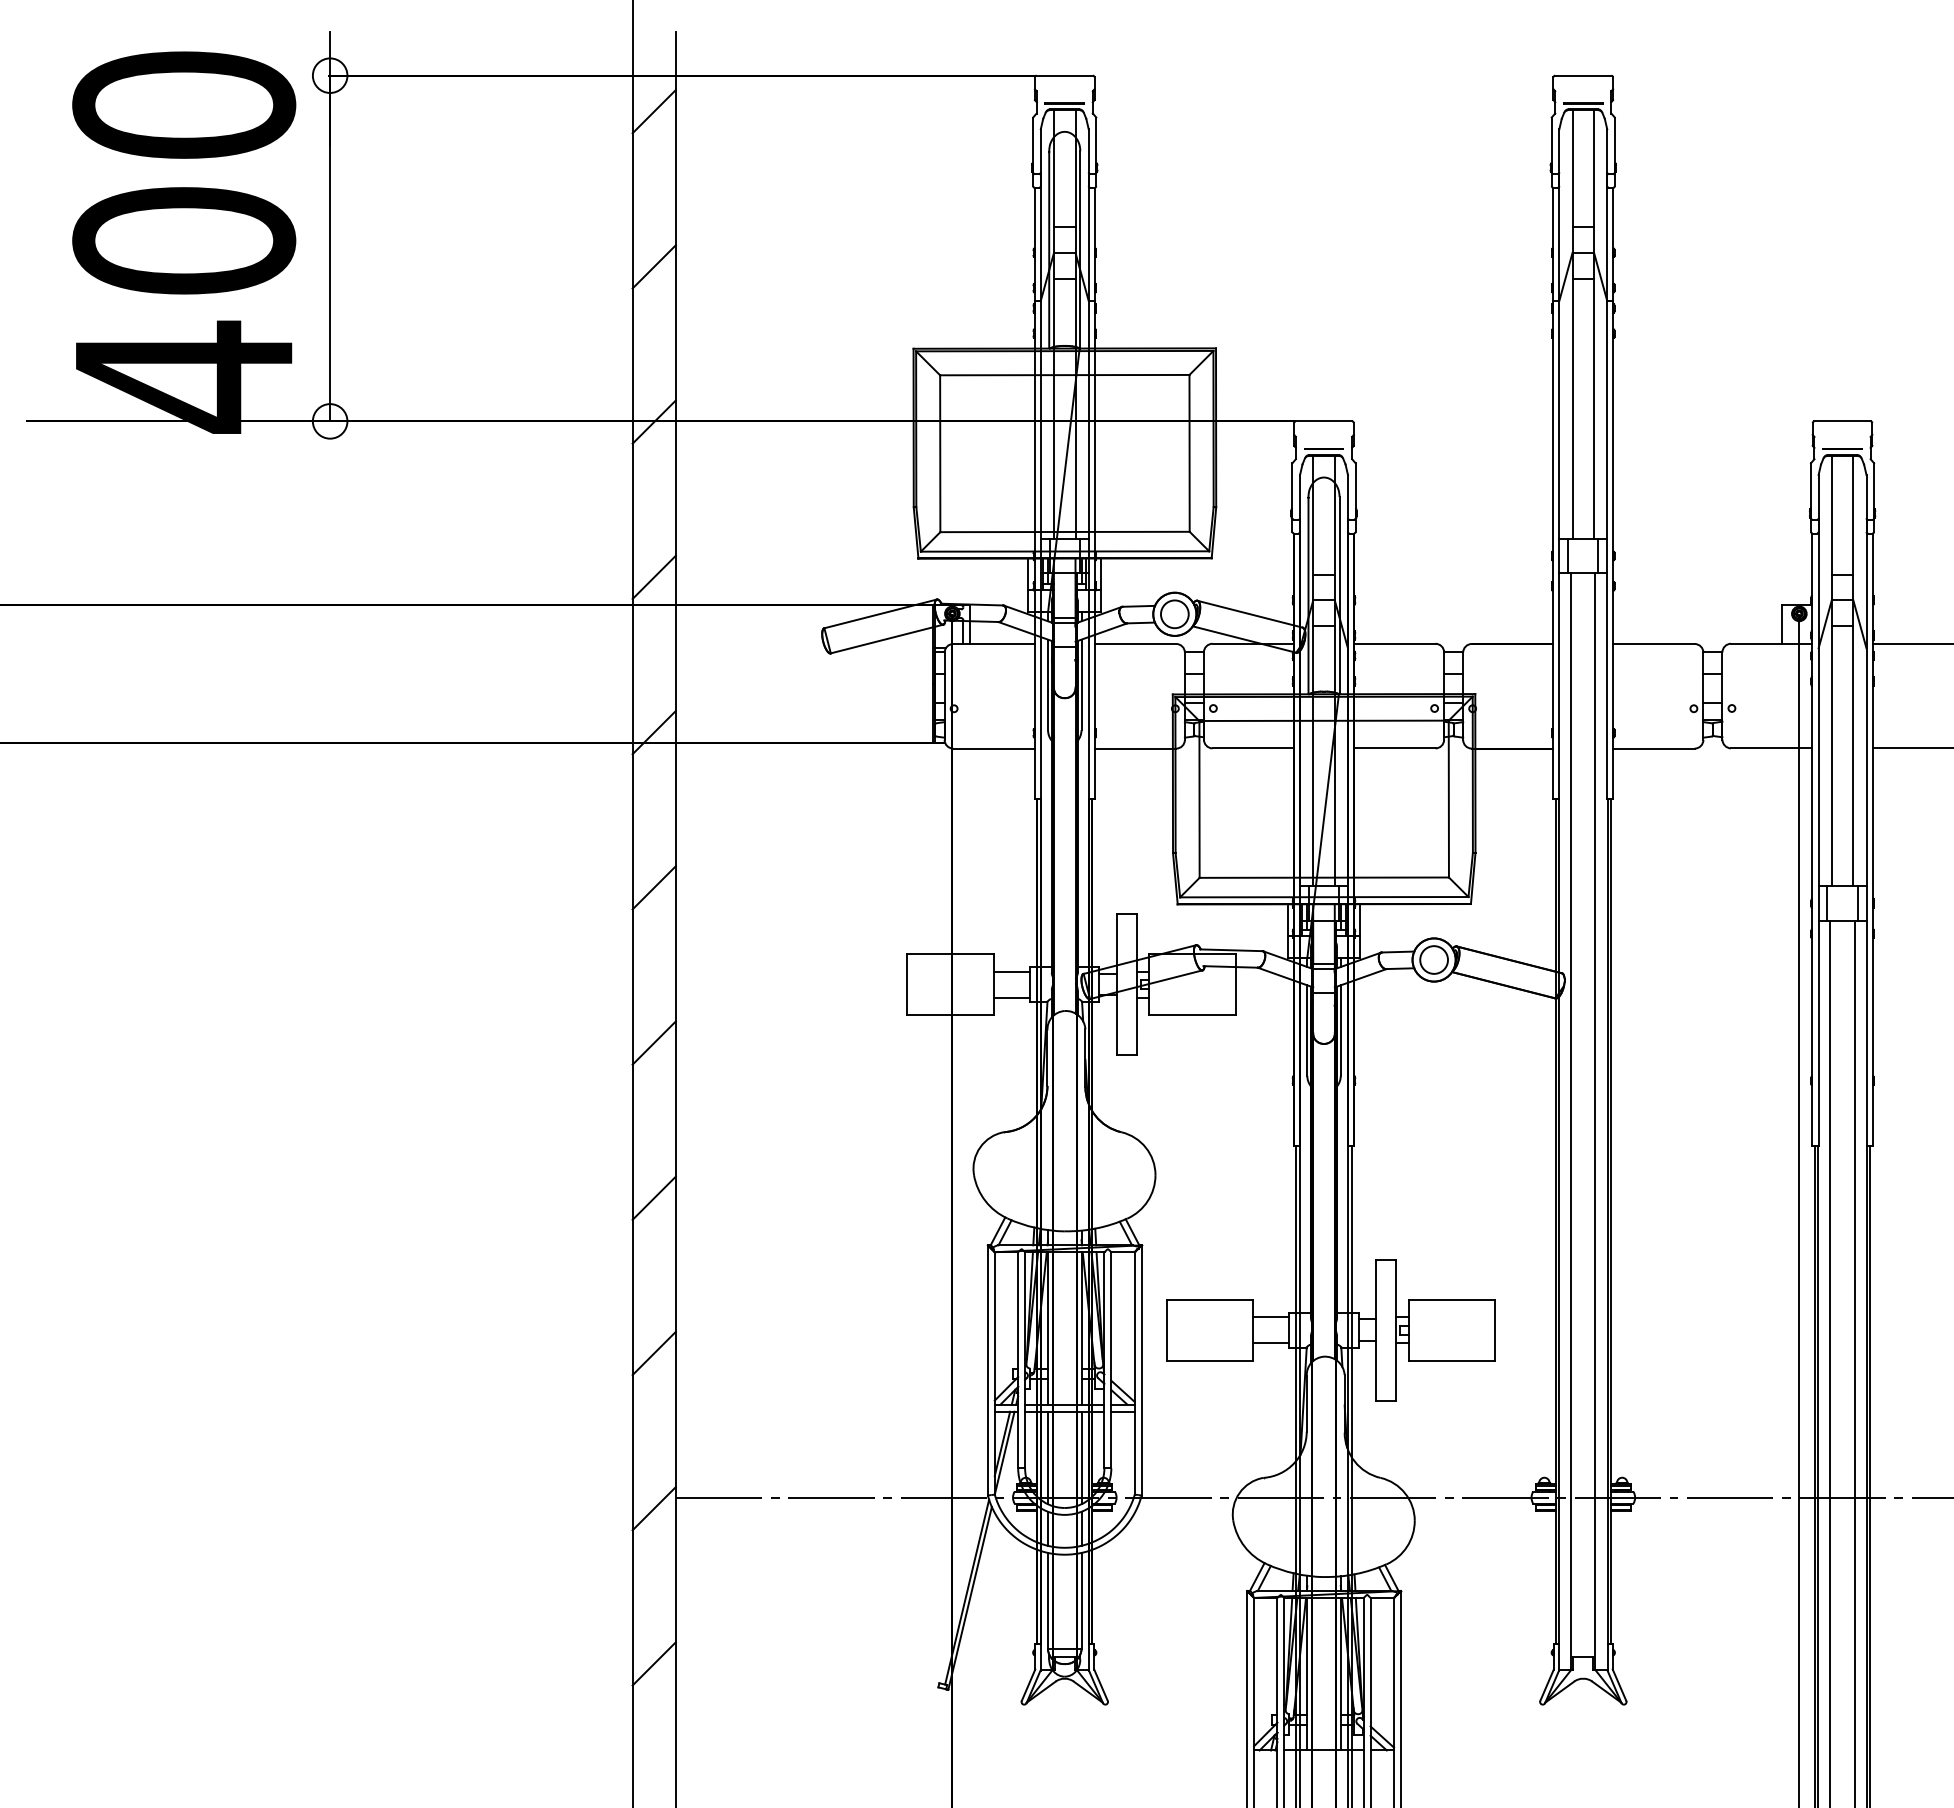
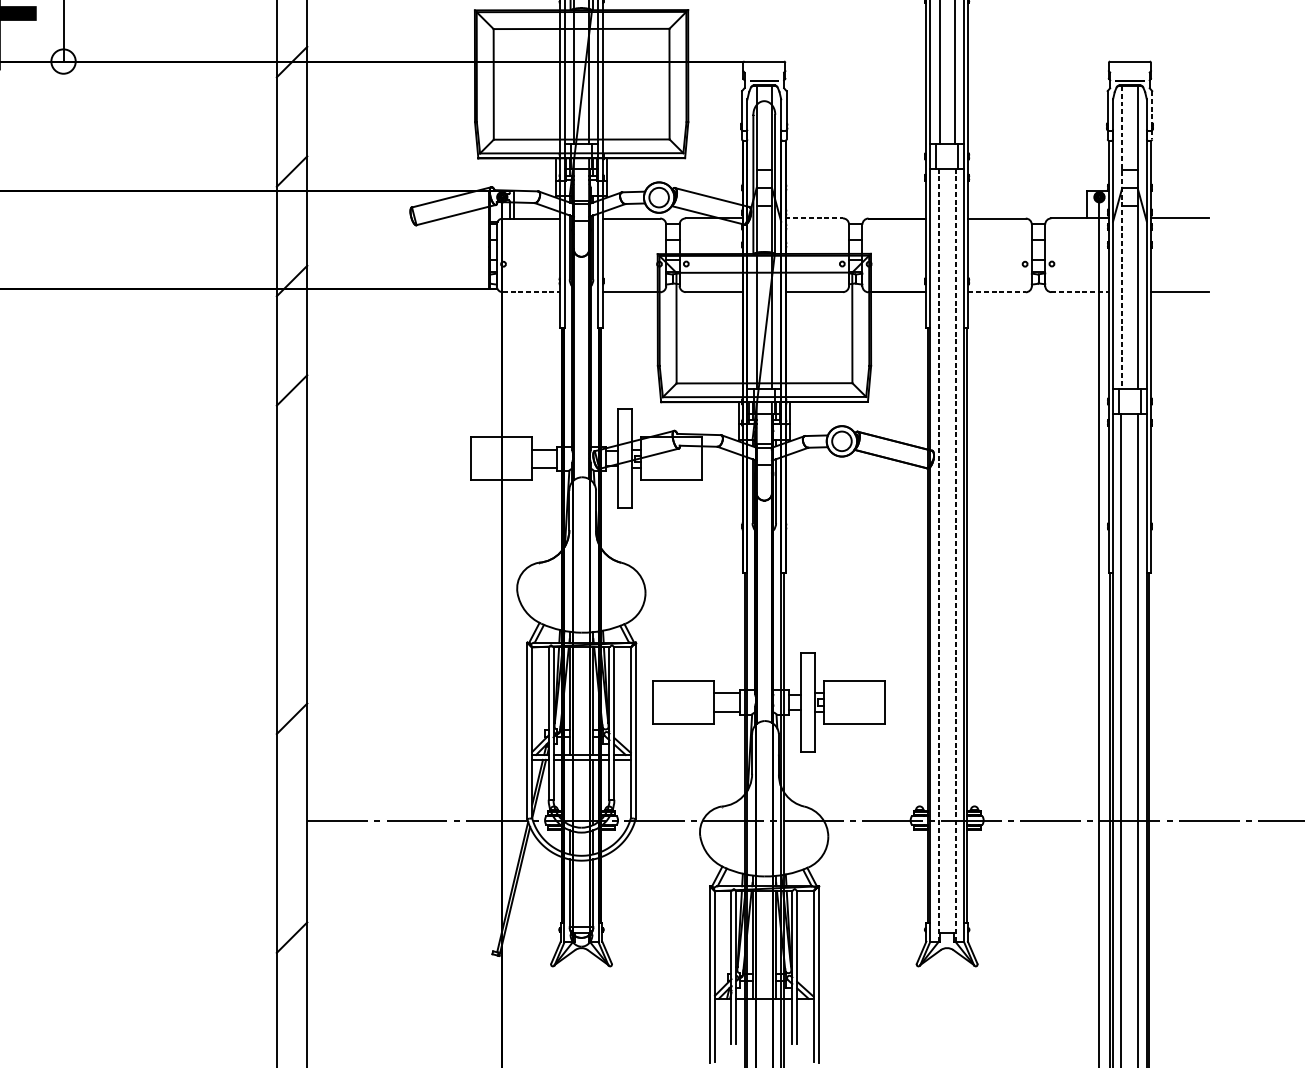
line: (1874, 498) -> (1152, 115), solid -> dashed
line: (1394, 643) -> (814, 218), solid -> dashed
line: (1831, 671) -> (1122, 237), solid -> dashed
line: (993, 748) -> (531, 292), solid -> dashed
line: (1654, 748) -> (997, 292), solid -> dashed
line: (1771, 748) -> (1079, 292), solid -> dashed
line: (653, 1042) -> (291, 499), removed
line: (1571, 1122) -> (938, 555), solid -> dashed
line: (1595, 1122) -> (955, 555), solid -> dashed
line: (653, 1197) -> (291, 608), removed
line: (1048, 1457) -> (570, 792), removed
line: (653, 1508) -> (291, 828), removed

